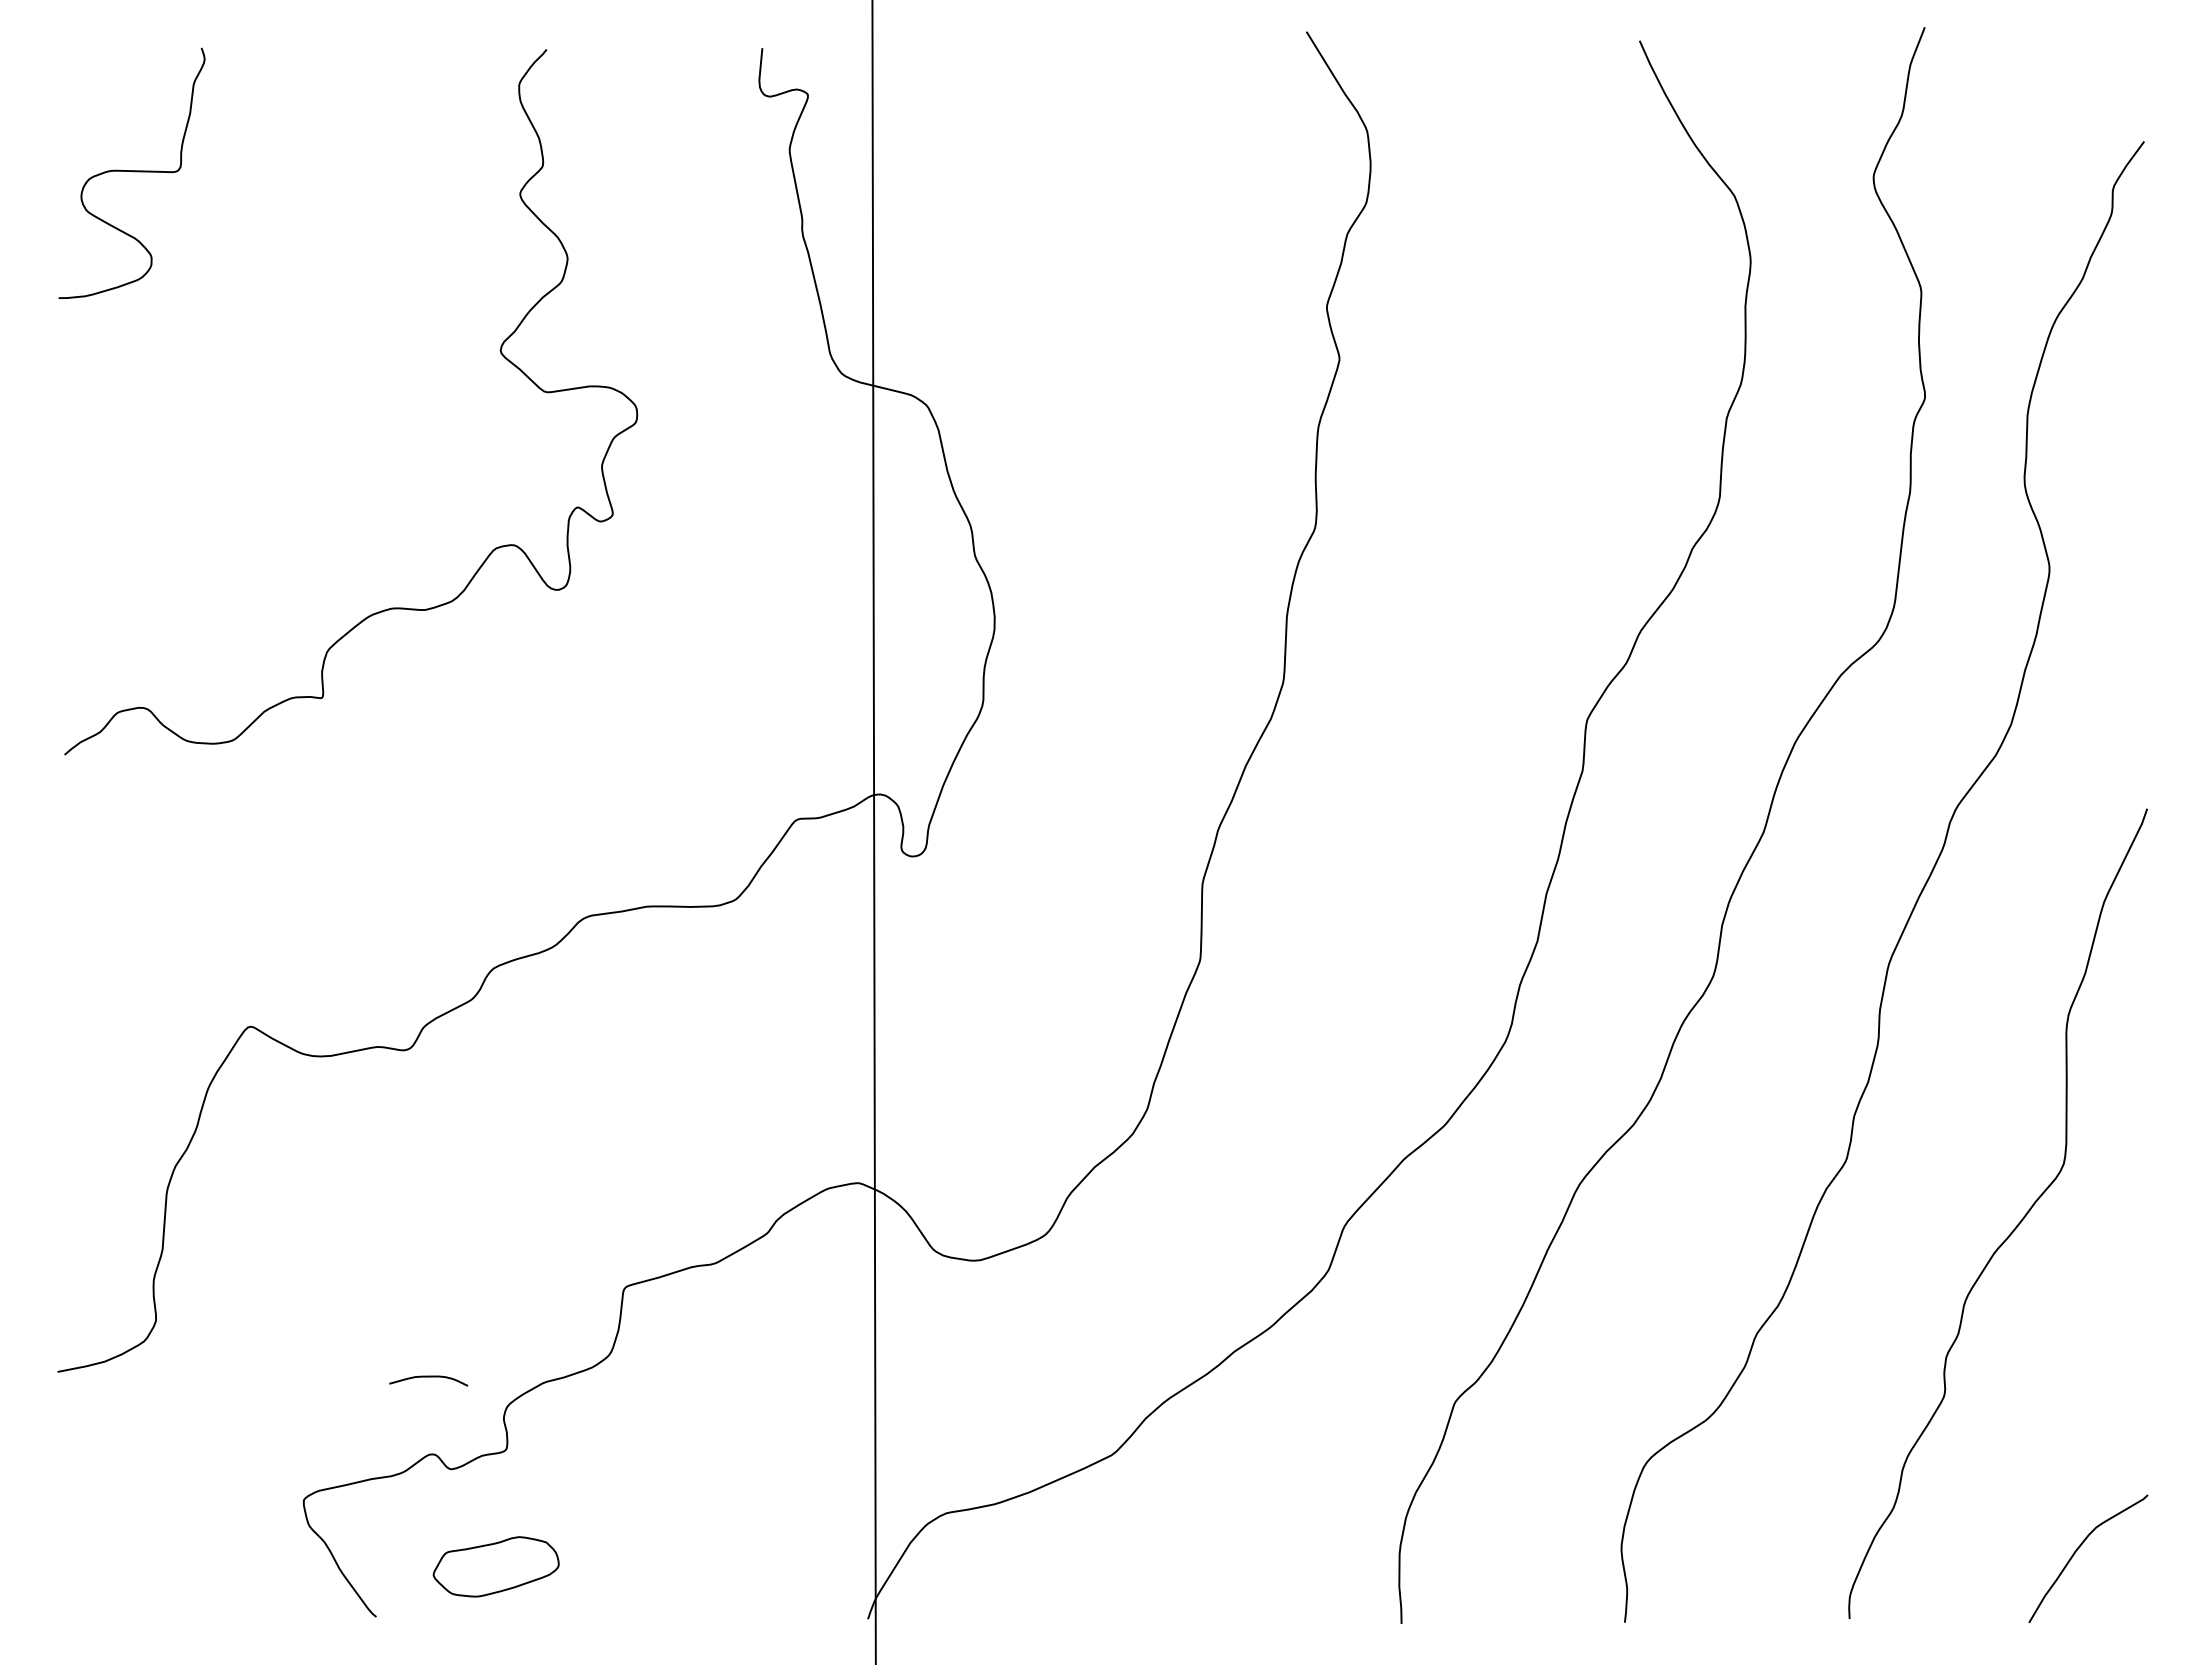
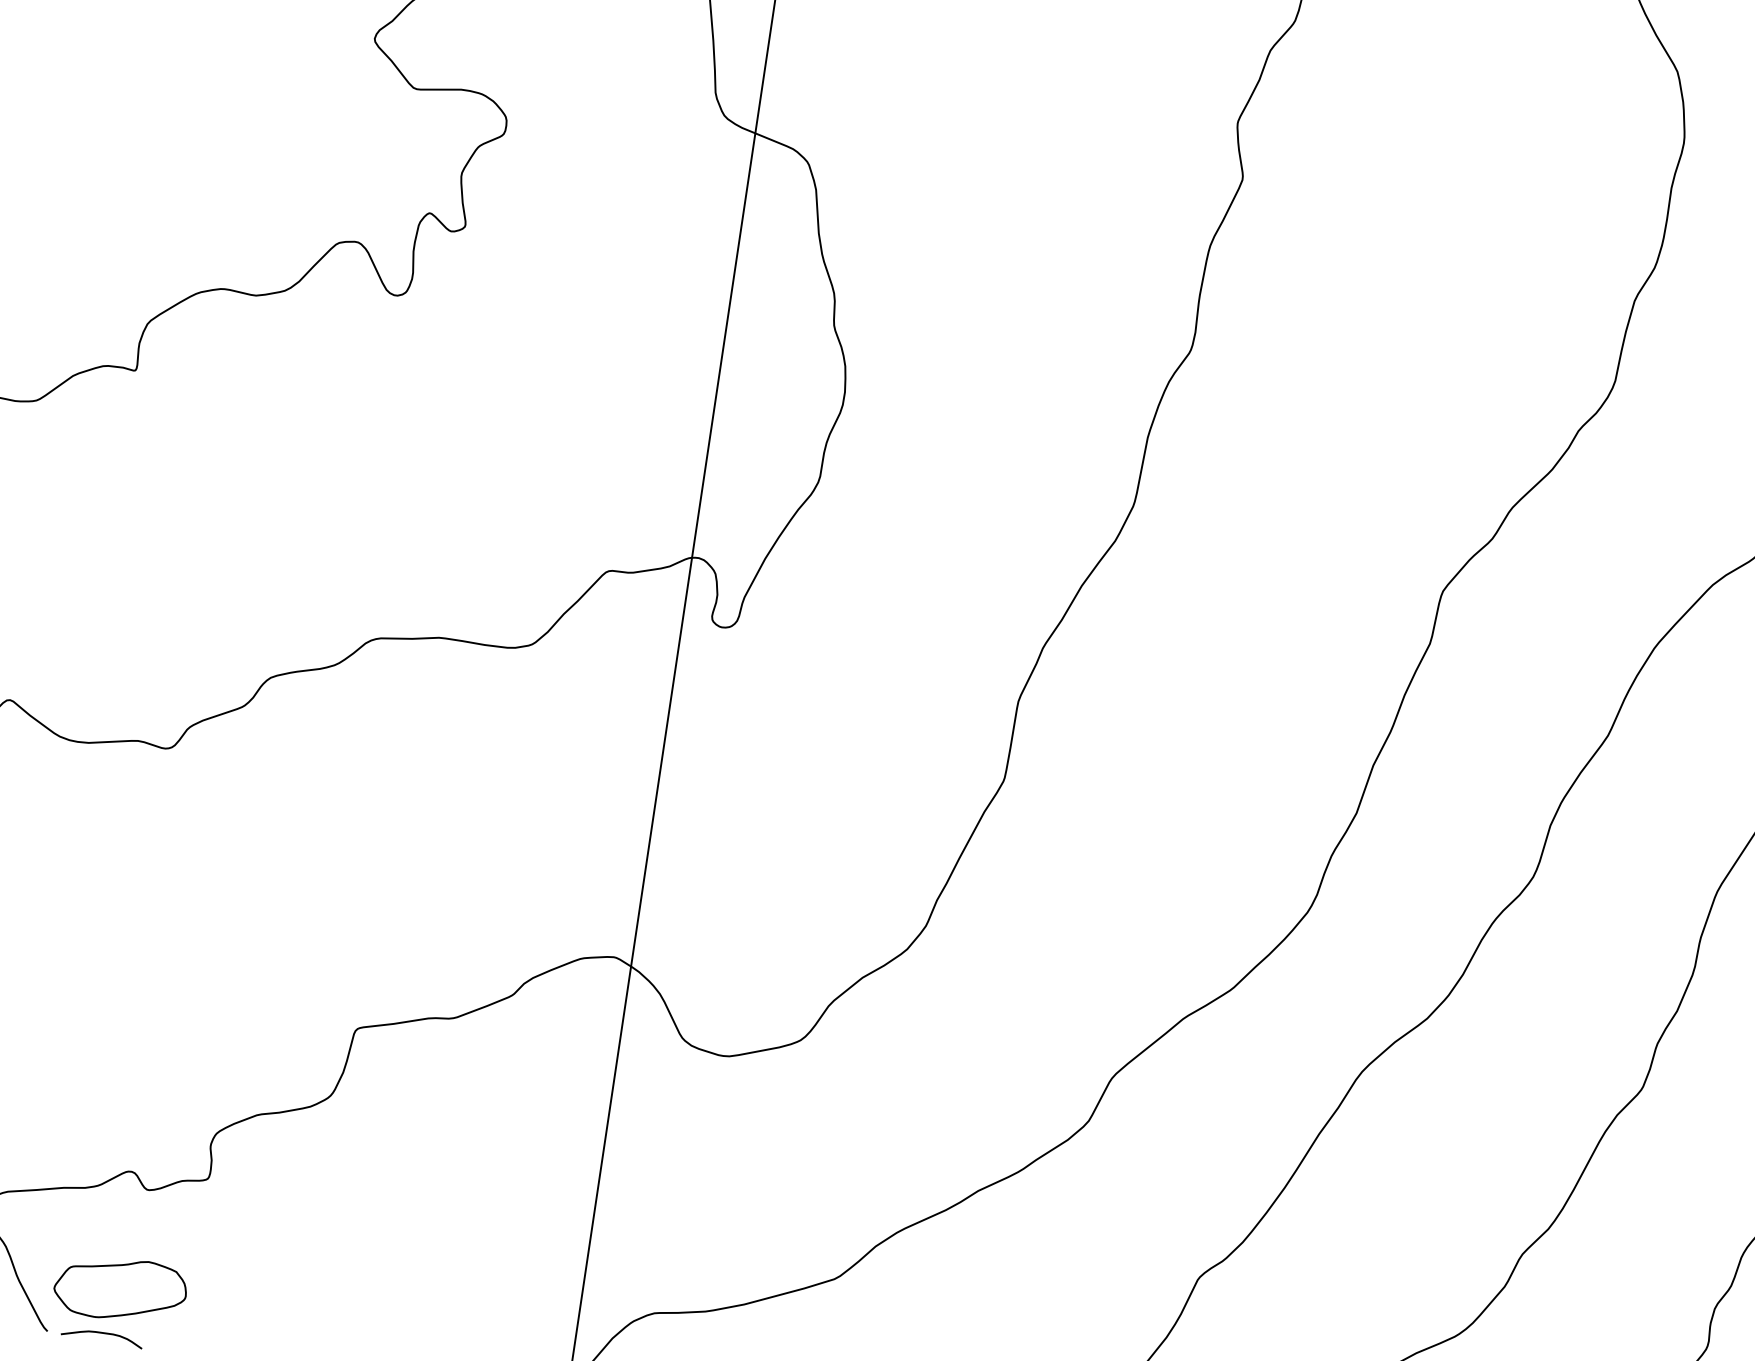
curve: (428, 1377) -> (102, 1333), moved
part: (495, 1566) -> (119, 1288), moved

